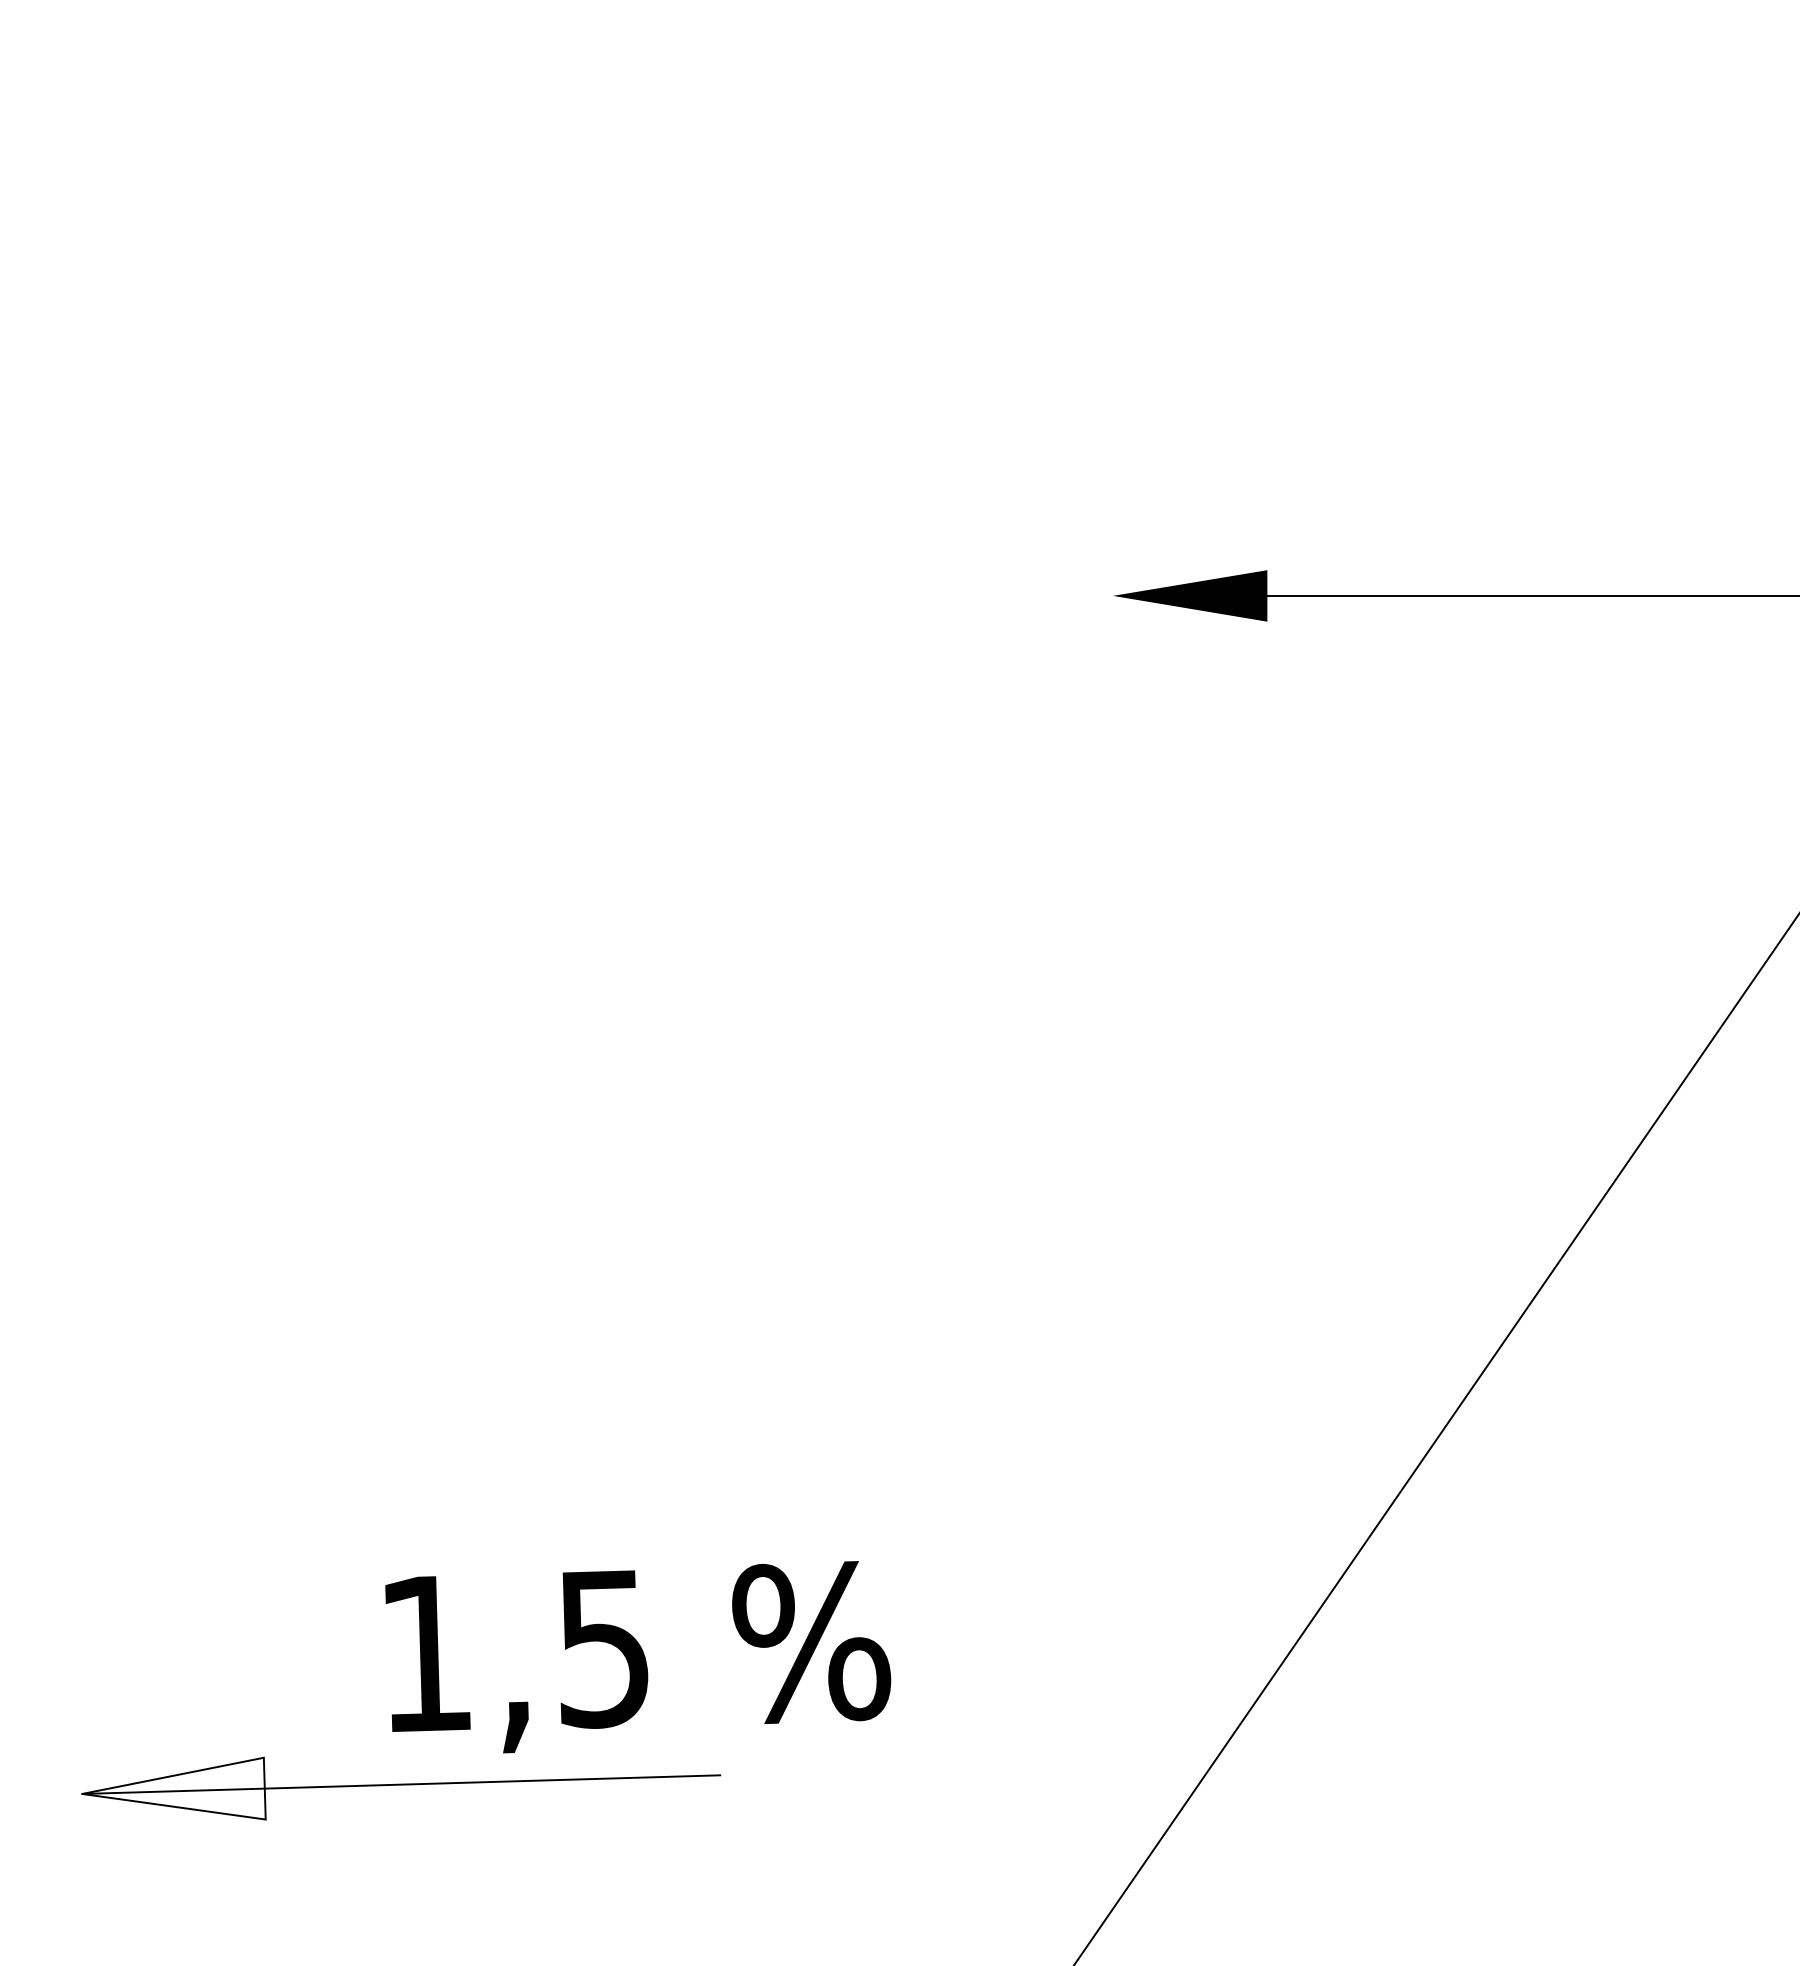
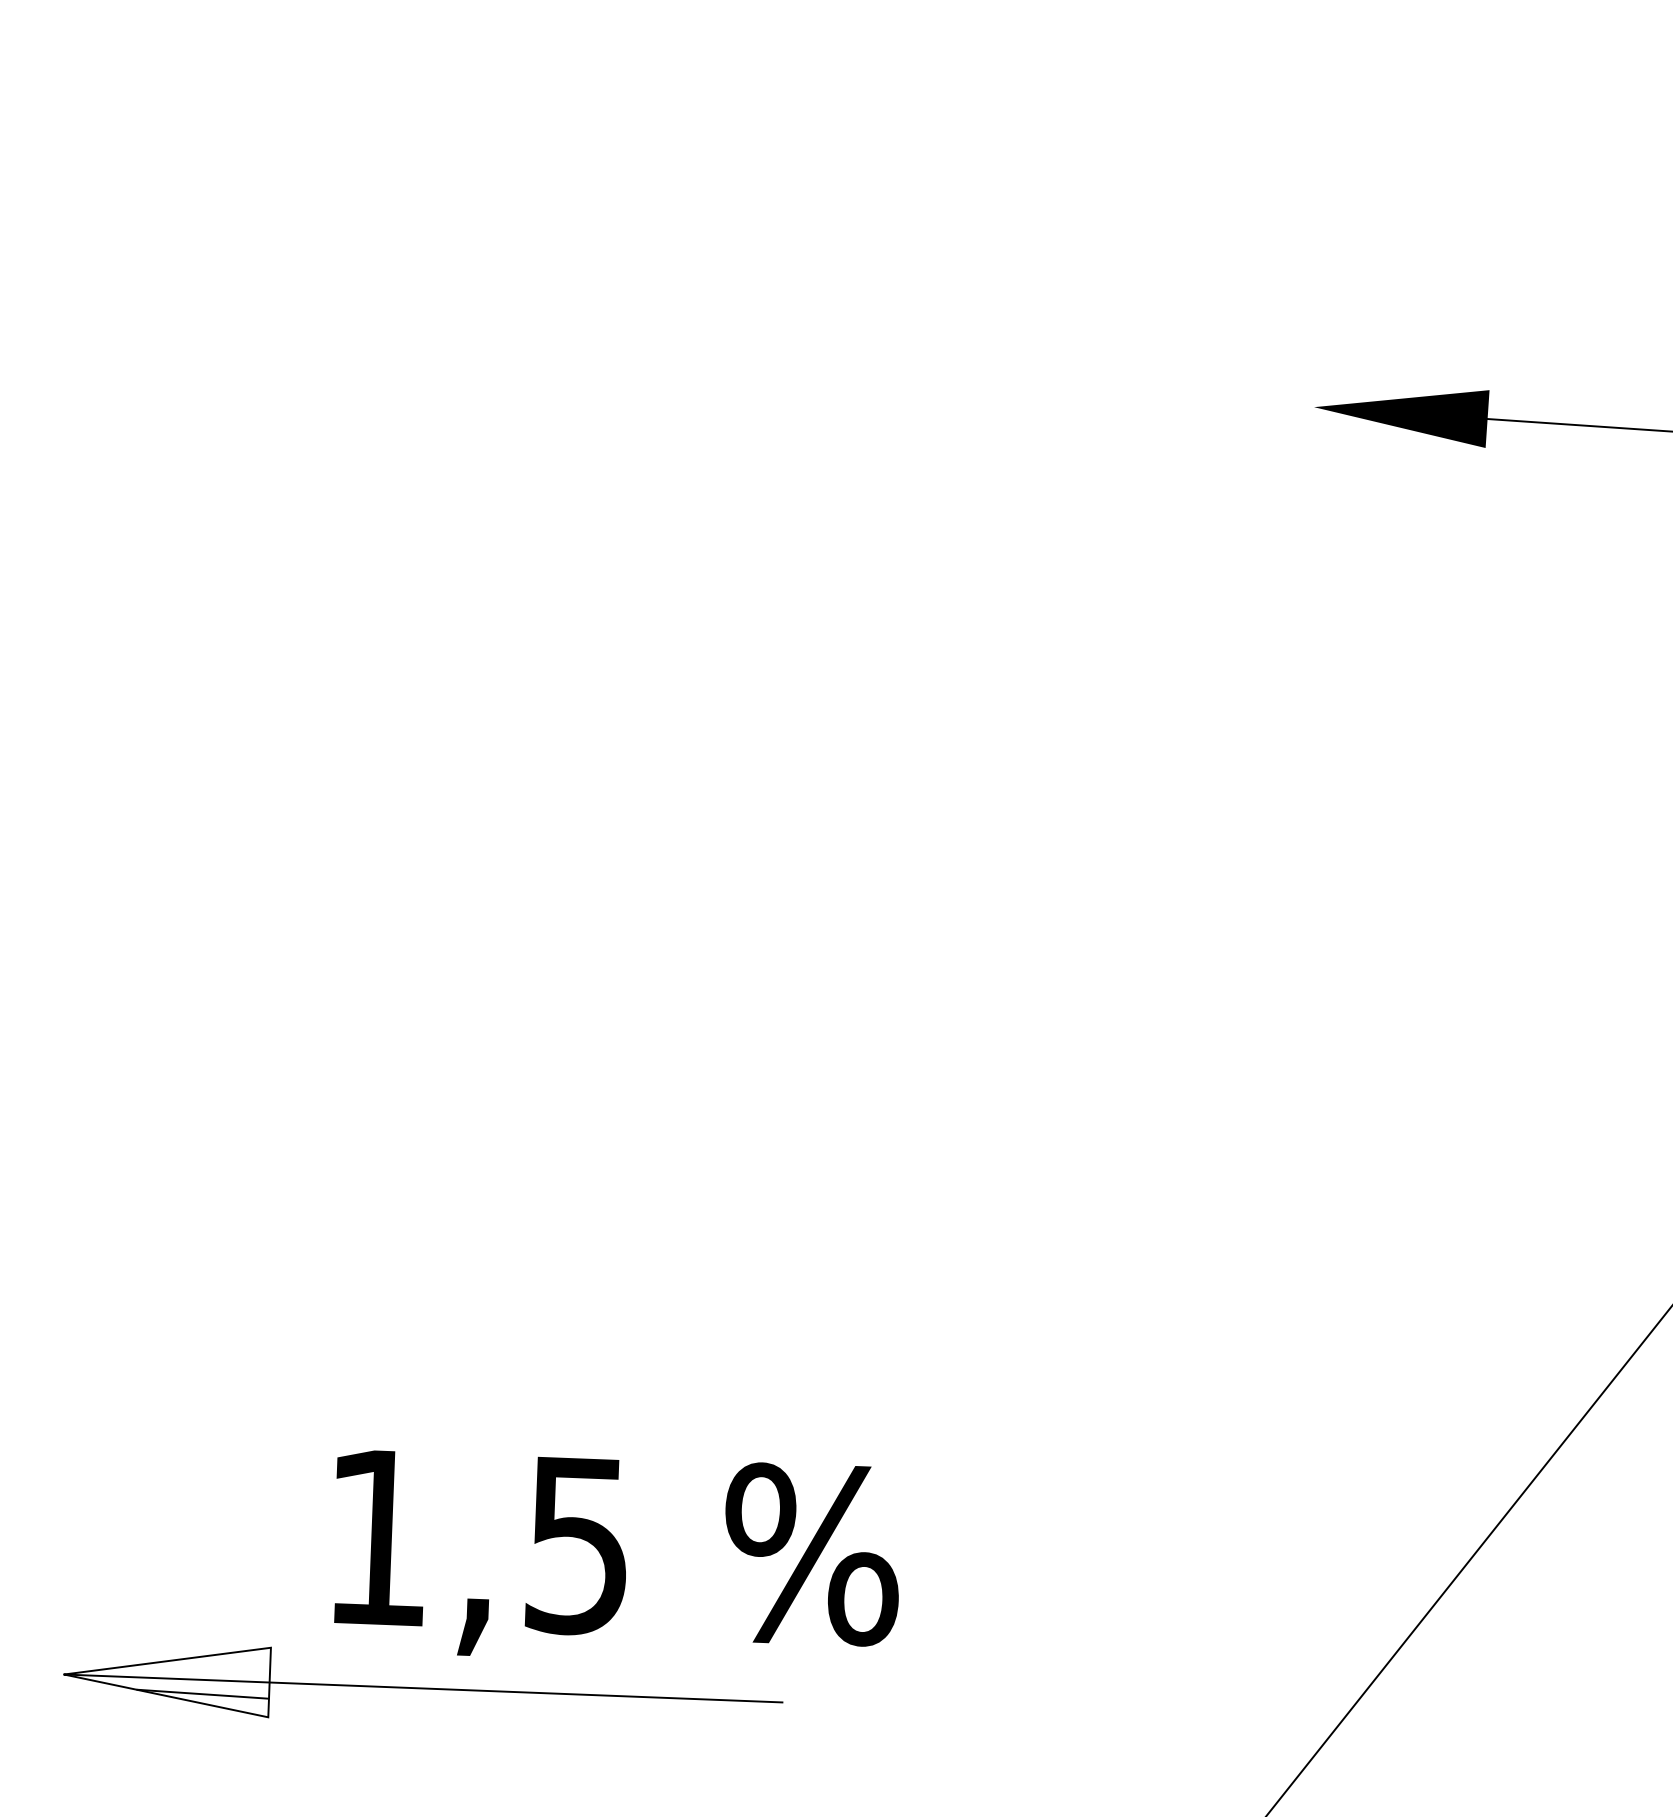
text: (638, 1657) -> (616, 1558), moved
hatch: (206, 1803) -> (202, 1694), added

